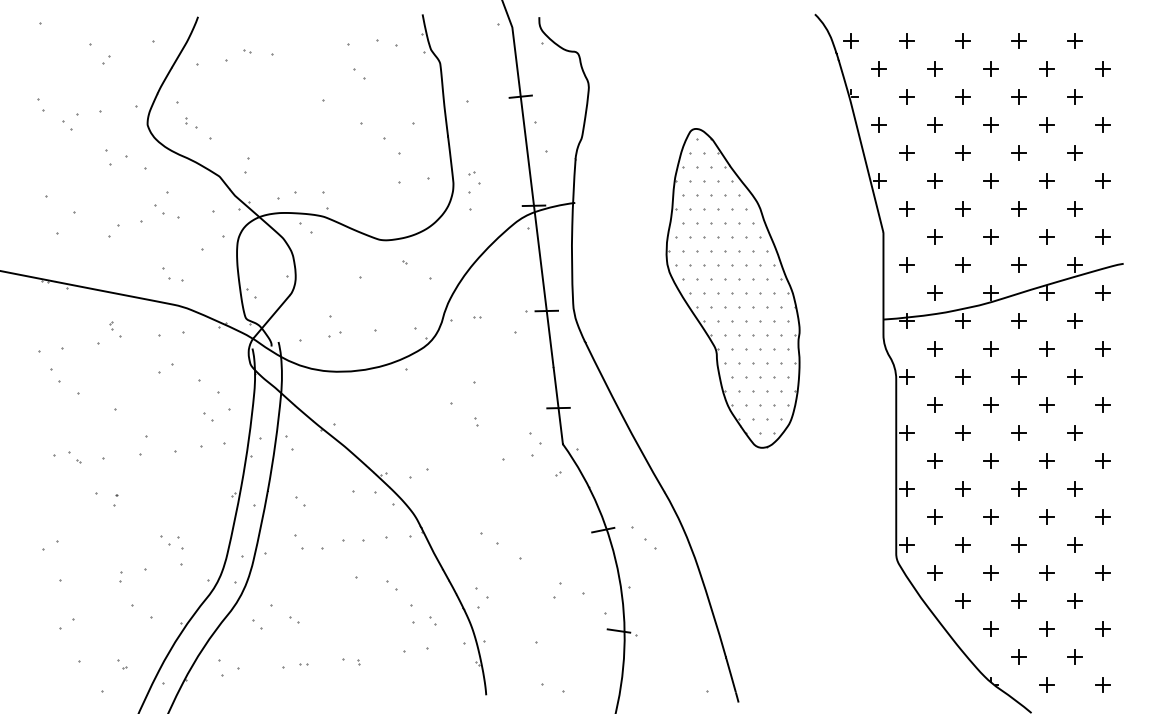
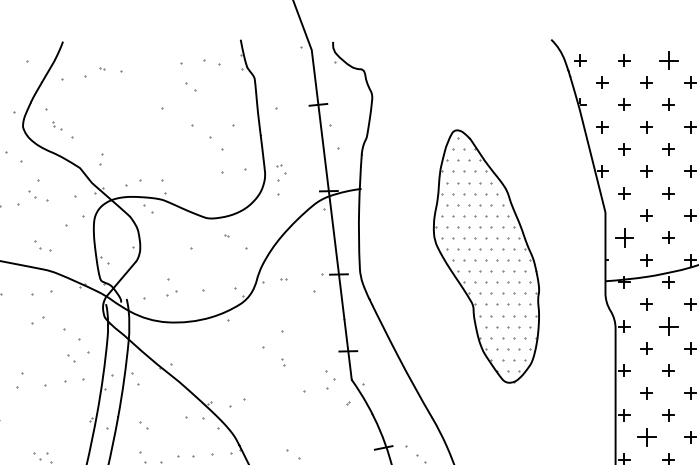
part: (962, 40) -> (668, 60), size x1.6
part: (906, 264) -> (623, 237), size x1.6
part: (962, 376) -> (668, 326), size x1.6
part: (934, 516) -> (645, 437), size x1.6

